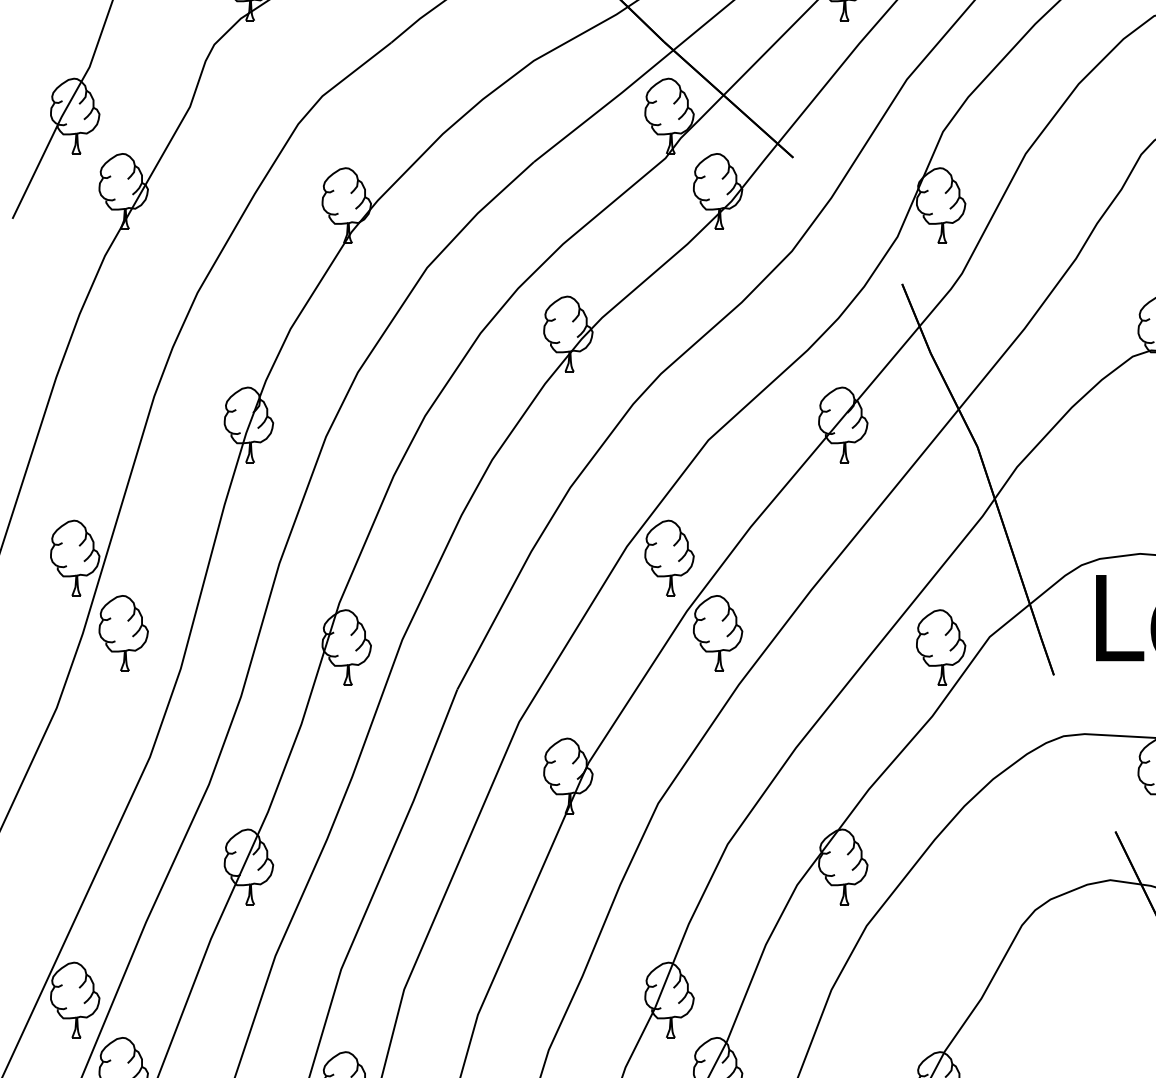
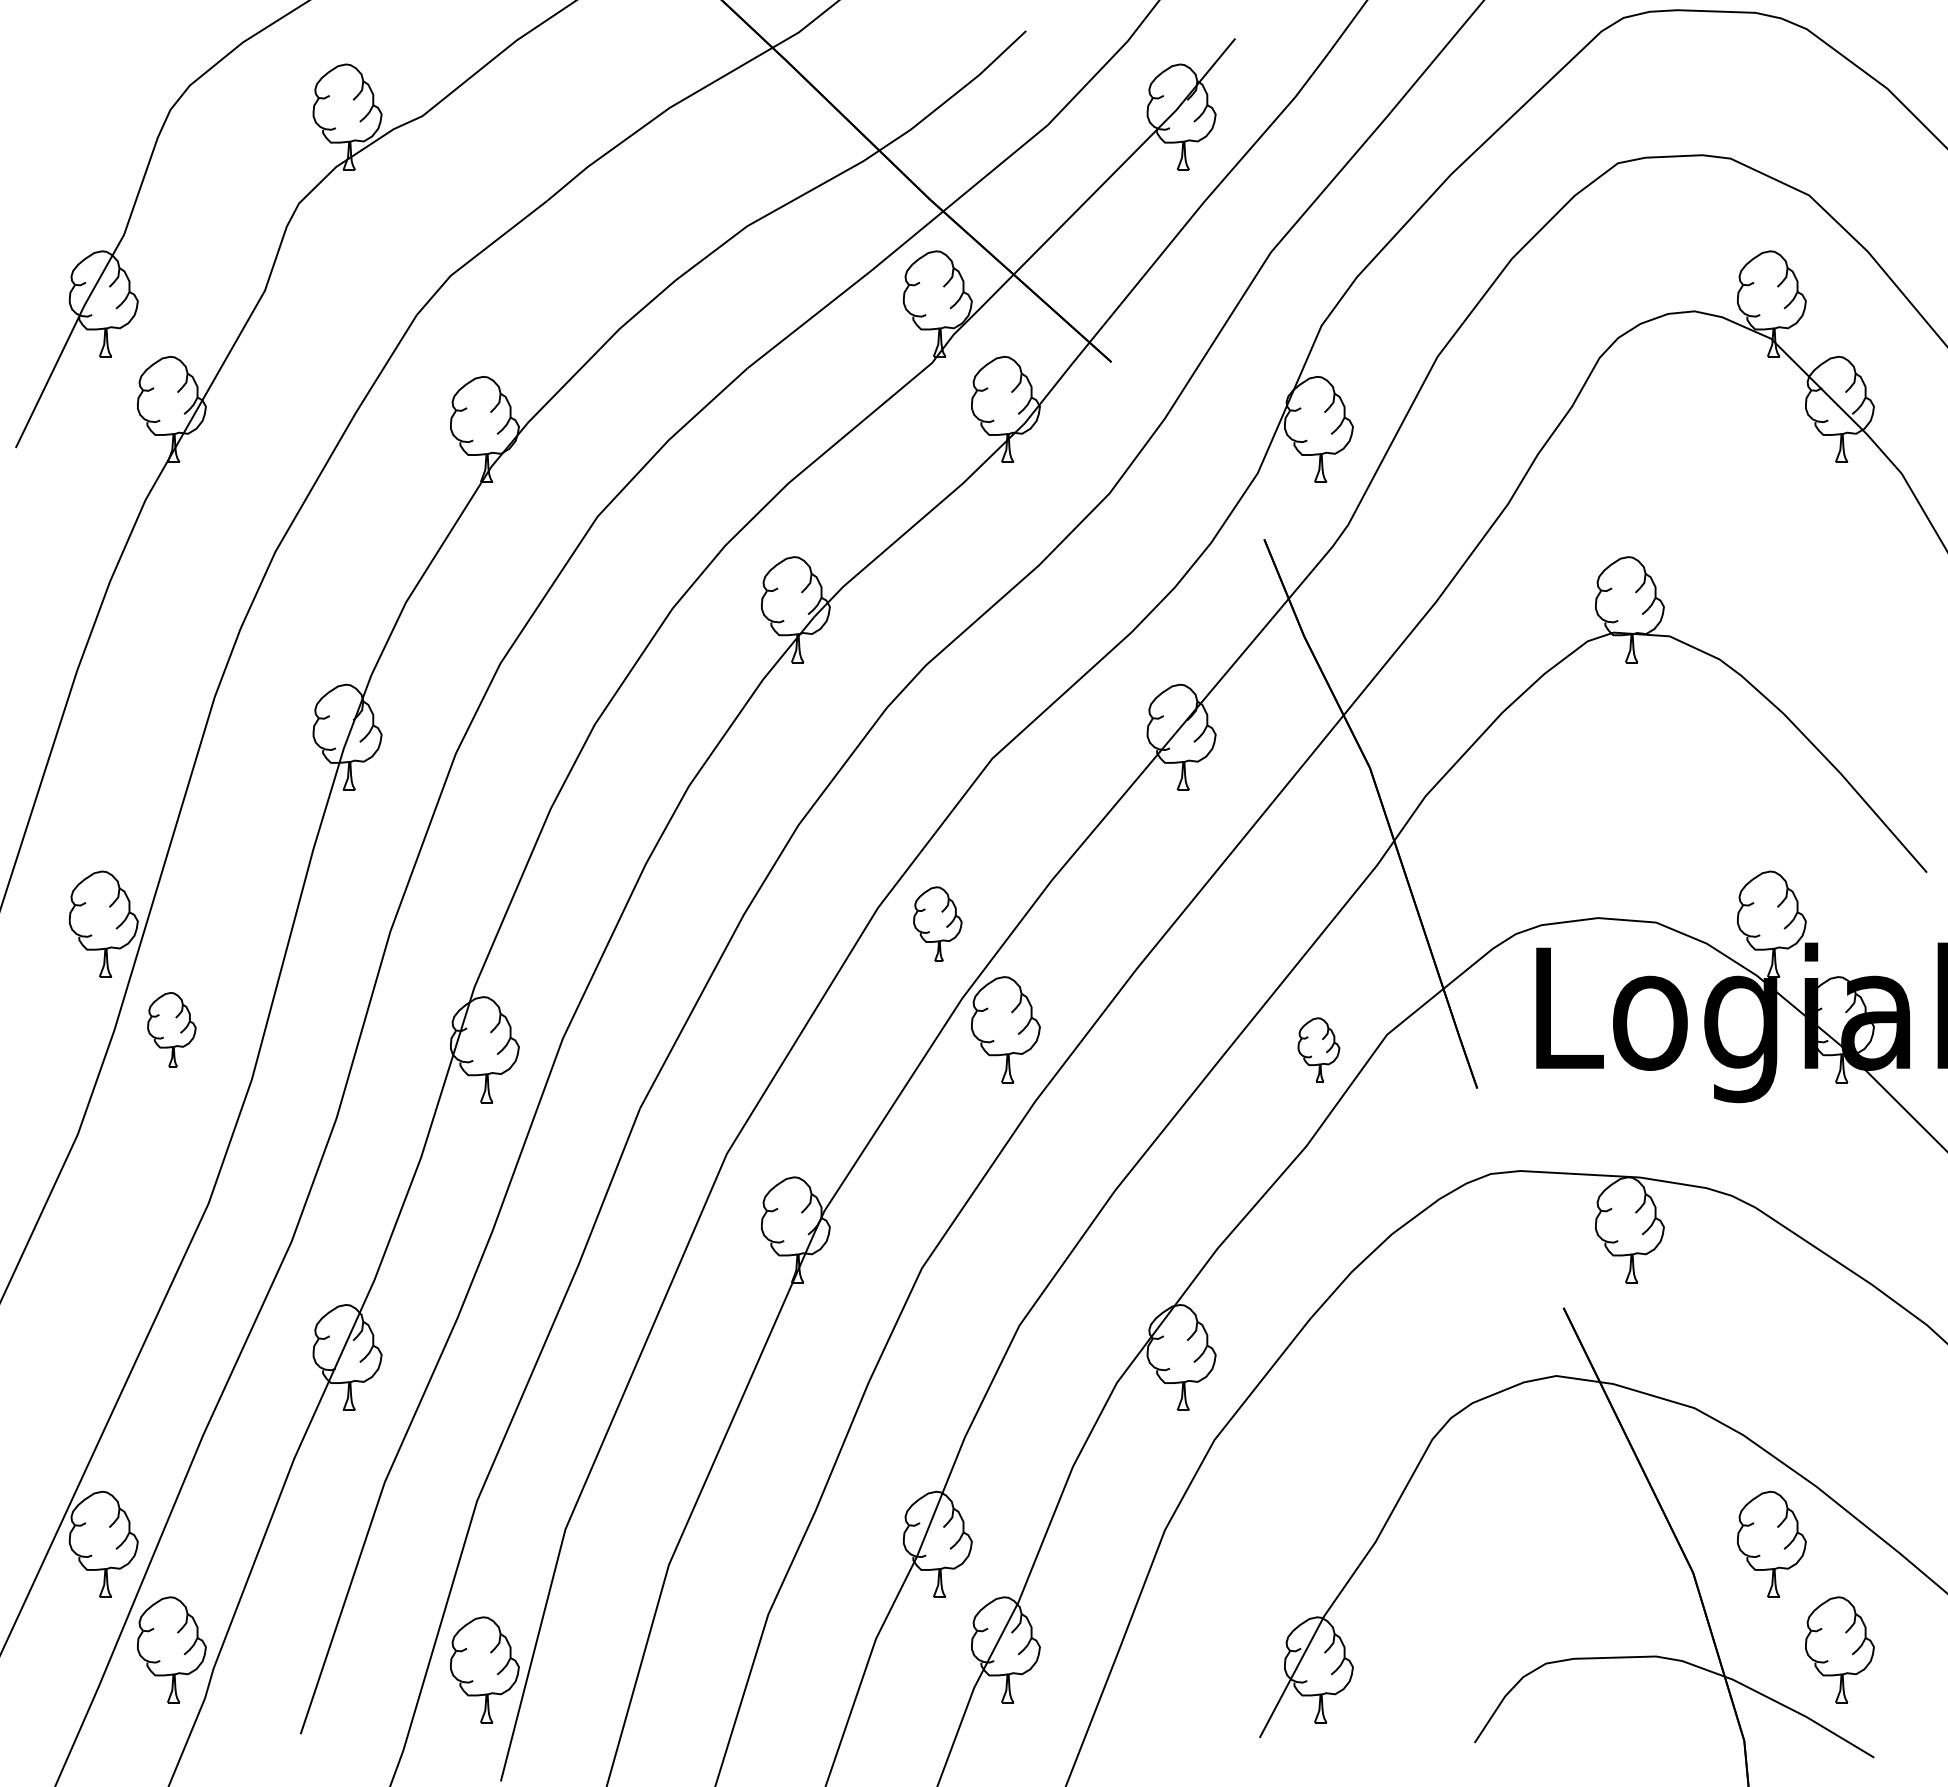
part: (669, 557) -> (937, 923), size x0.7
part: (123, 633) -> (171, 1029), size x0.7
part: (940, 647) -> (1318, 1049), size x0.6

